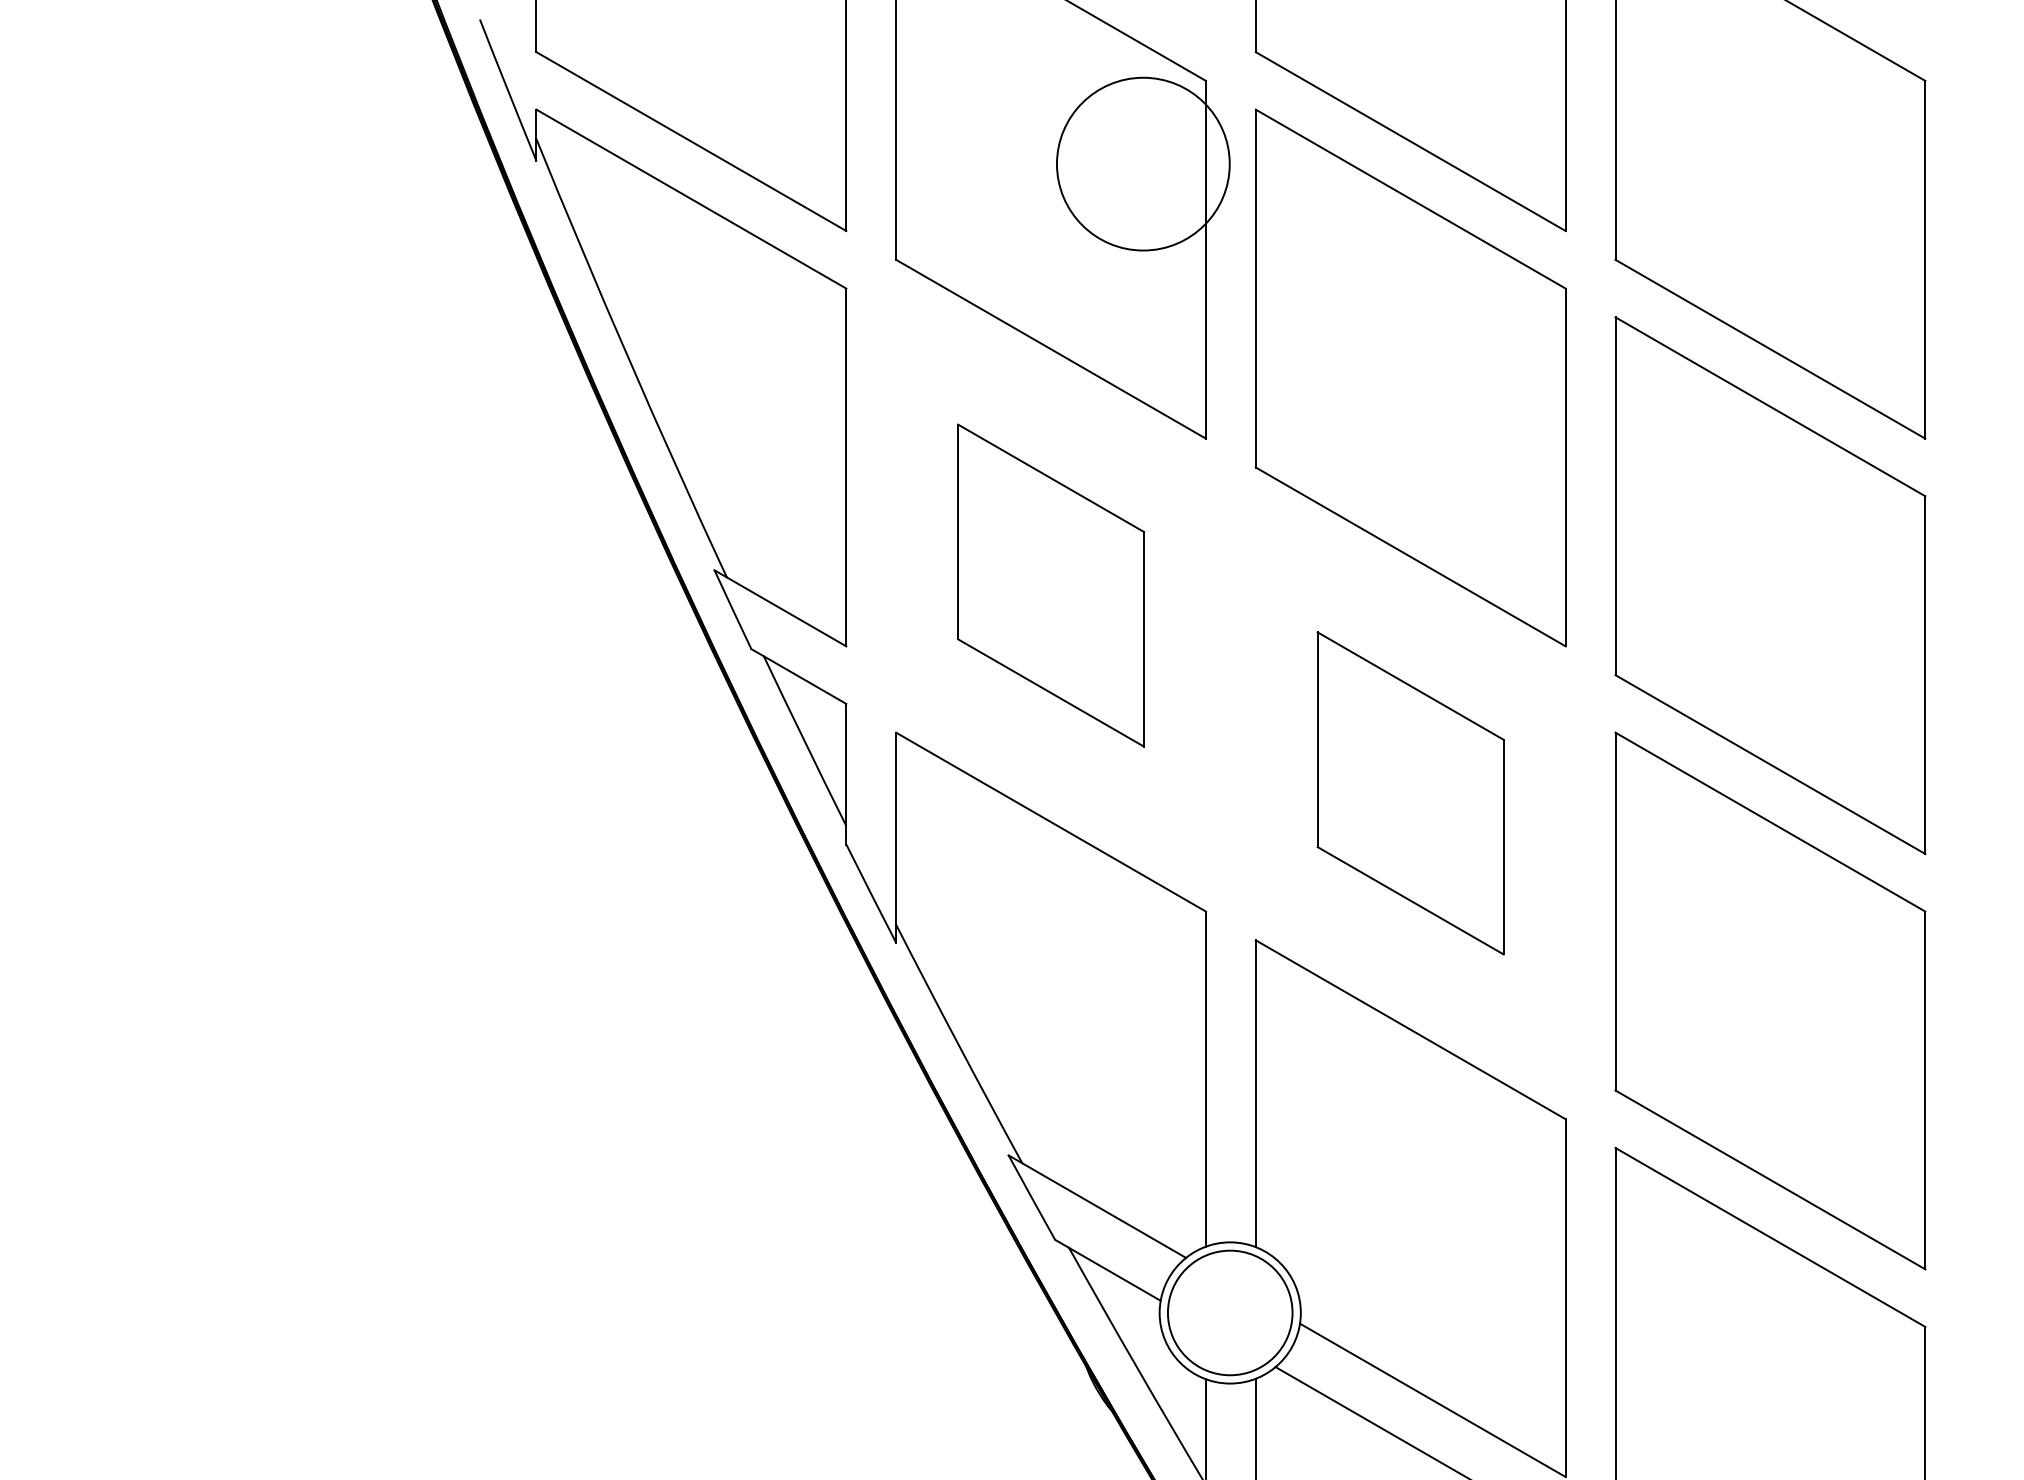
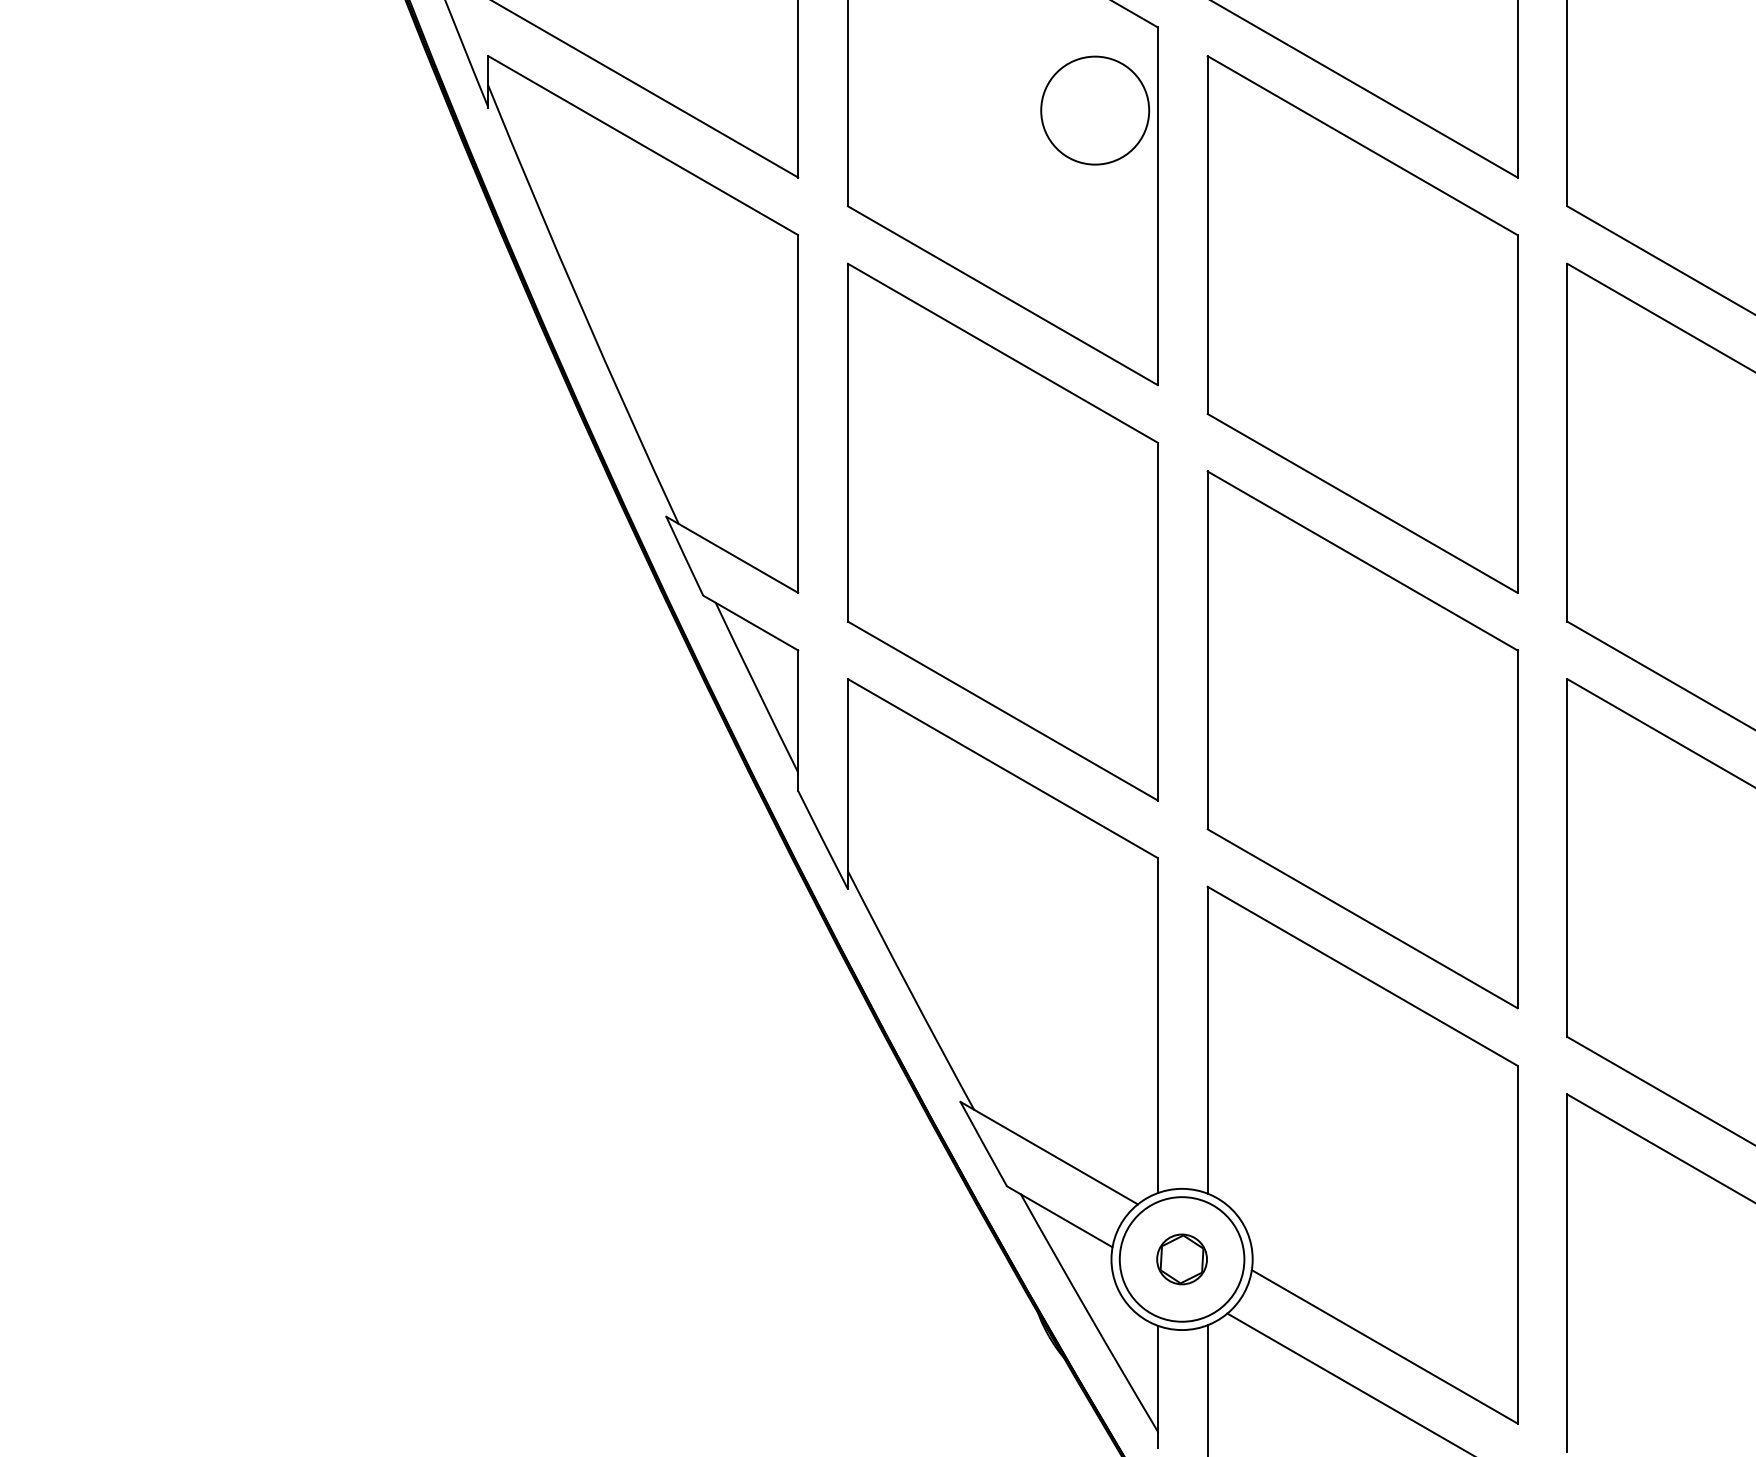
circle: (1143, 164) -> (1095, 110), size x0.62
part: (1050, 585) -> (1002, 531), size x1.67
part: (1410, 793) -> (1362, 739), size x1.67
part: (1230, 1312) -> (1182, 1258), added

